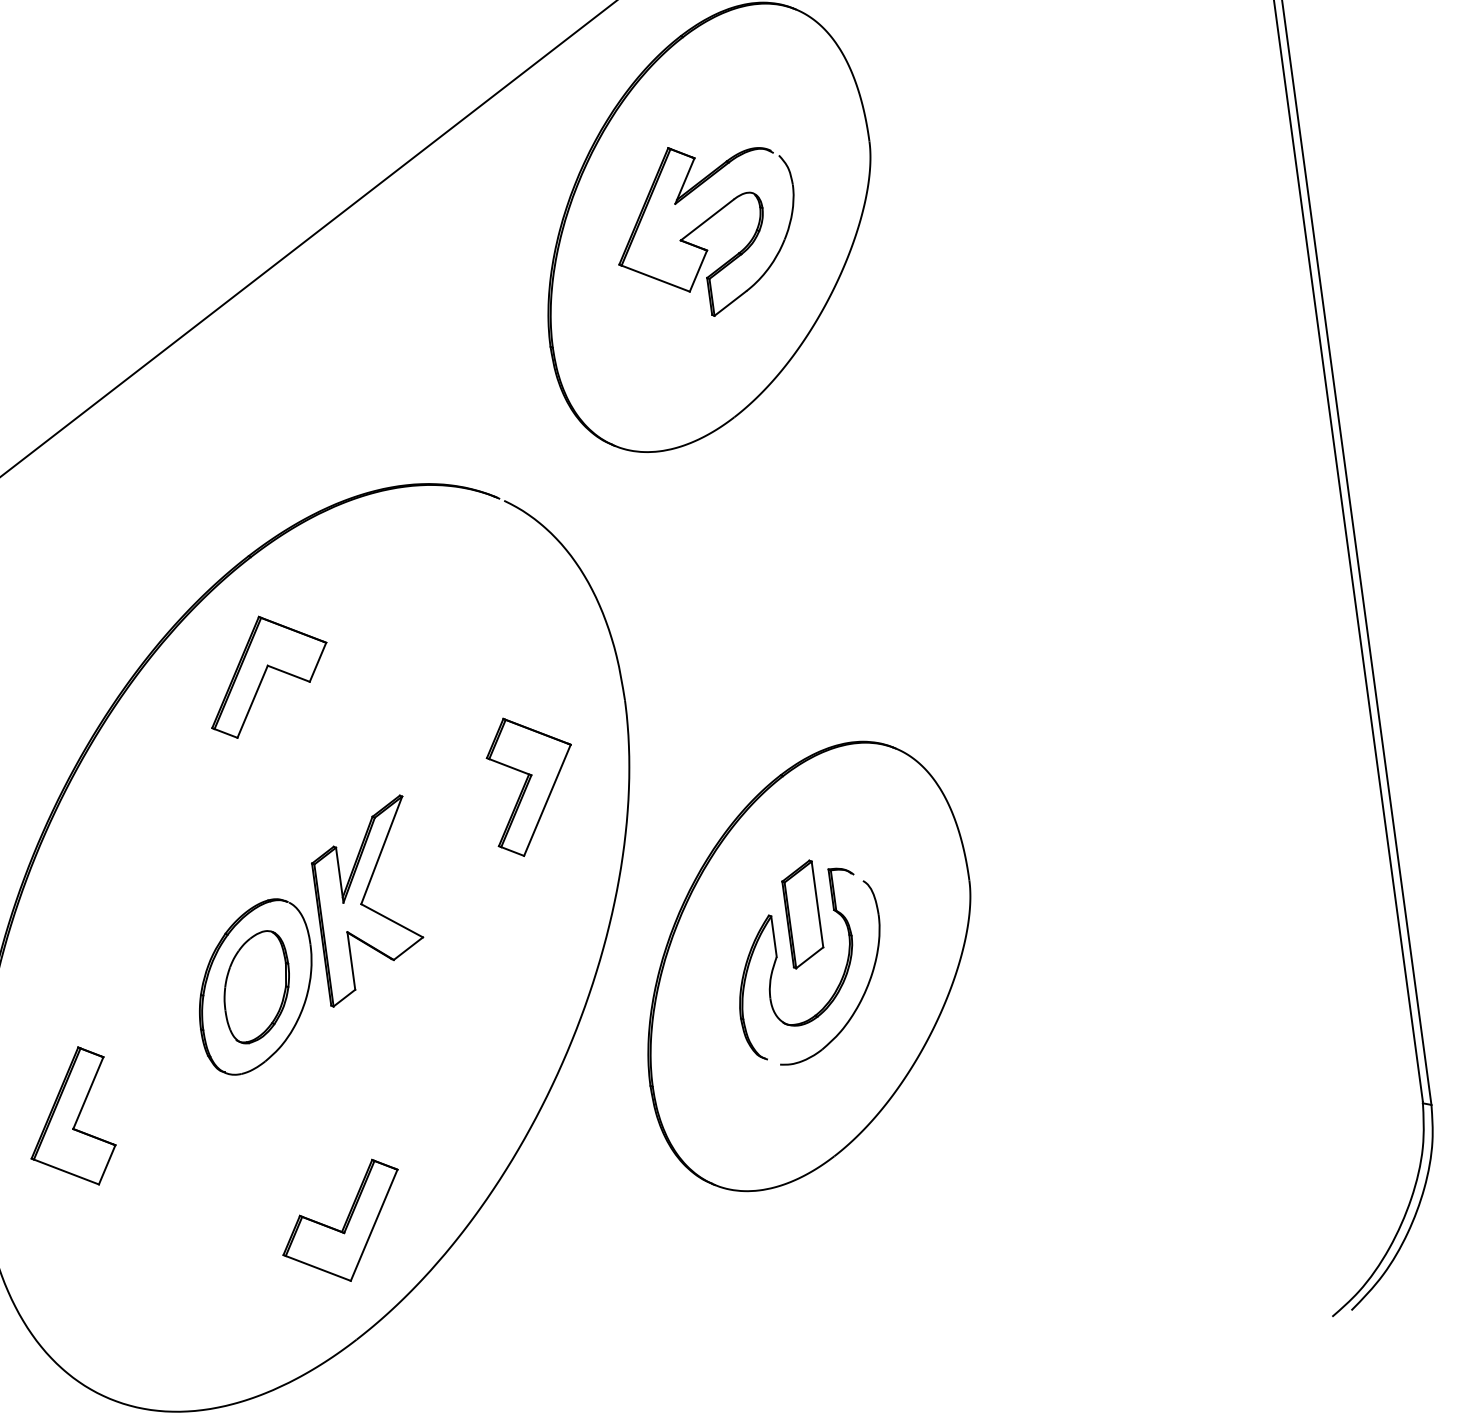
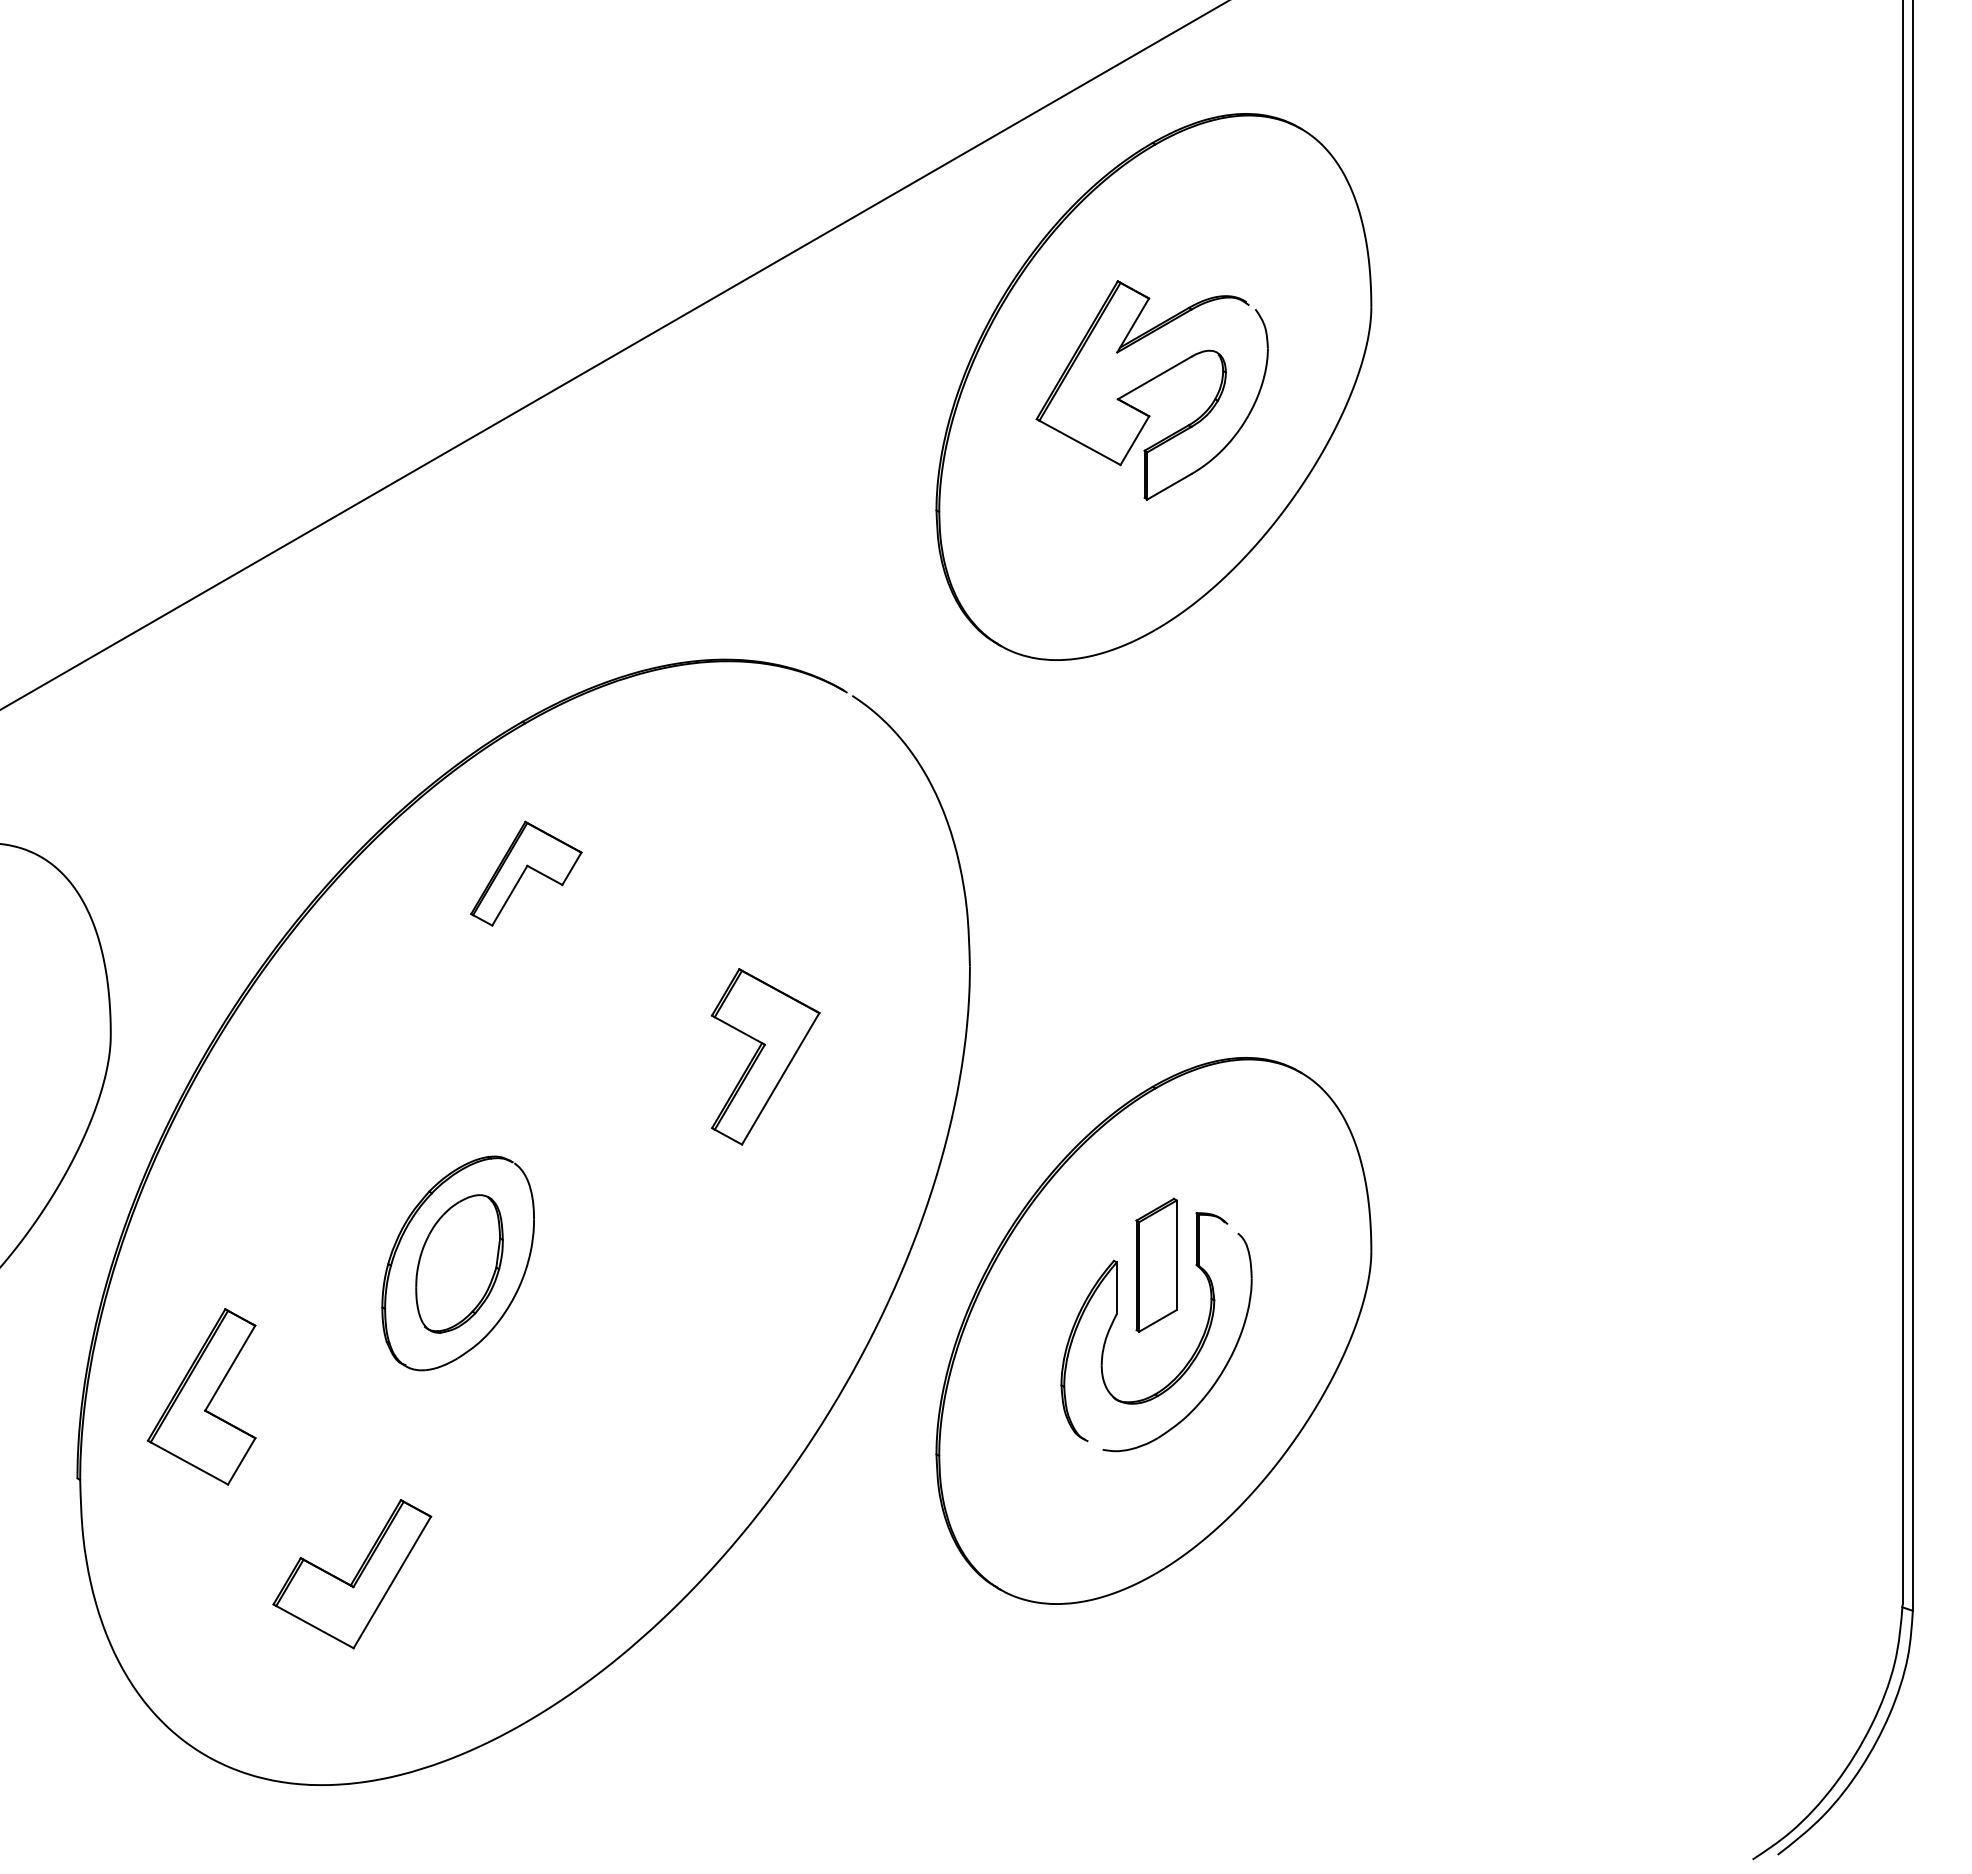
part: (267, 674) -> (526, 873), size x0.7
part: (533, 784) -> (765, 1056), moved
part: (367, 900) -> (612, 1174), removed
part: (342, 1223) -> (352, 1574), moved

